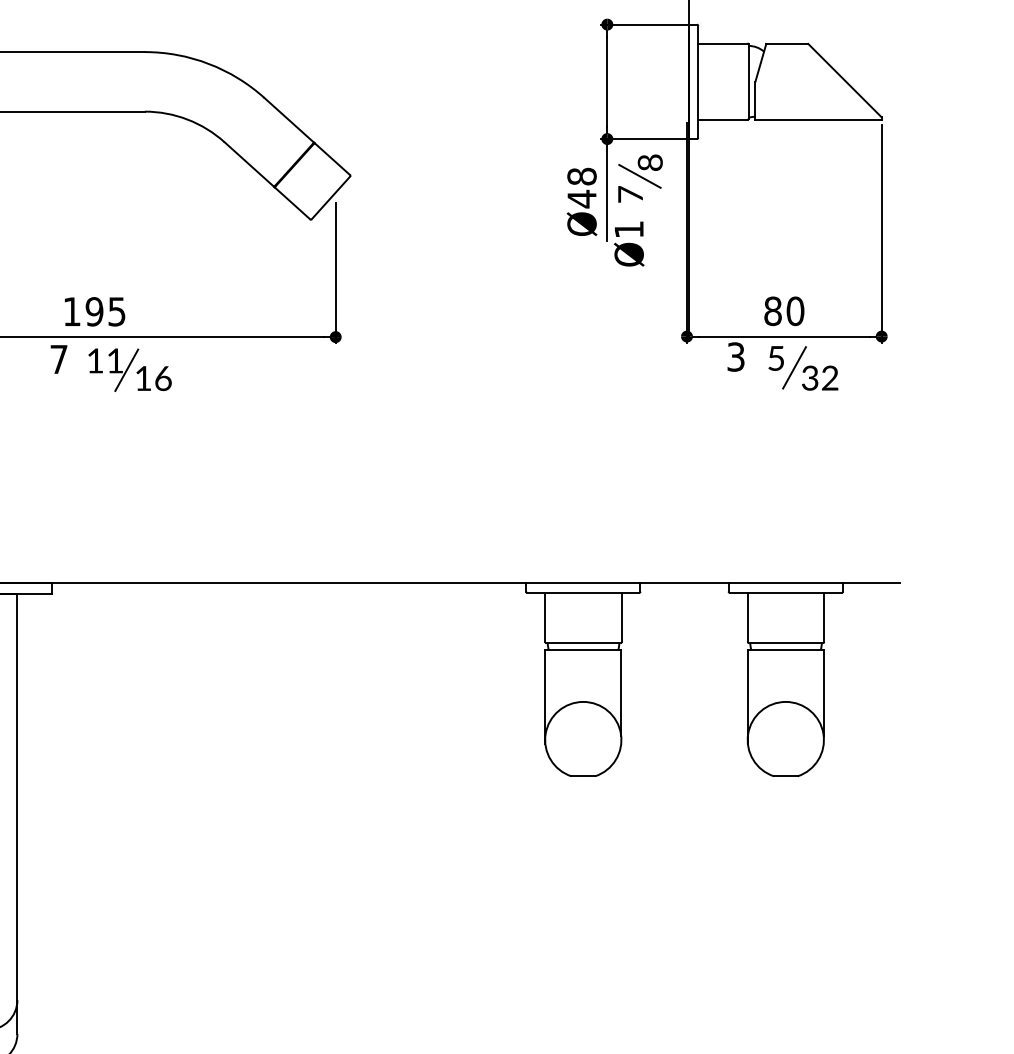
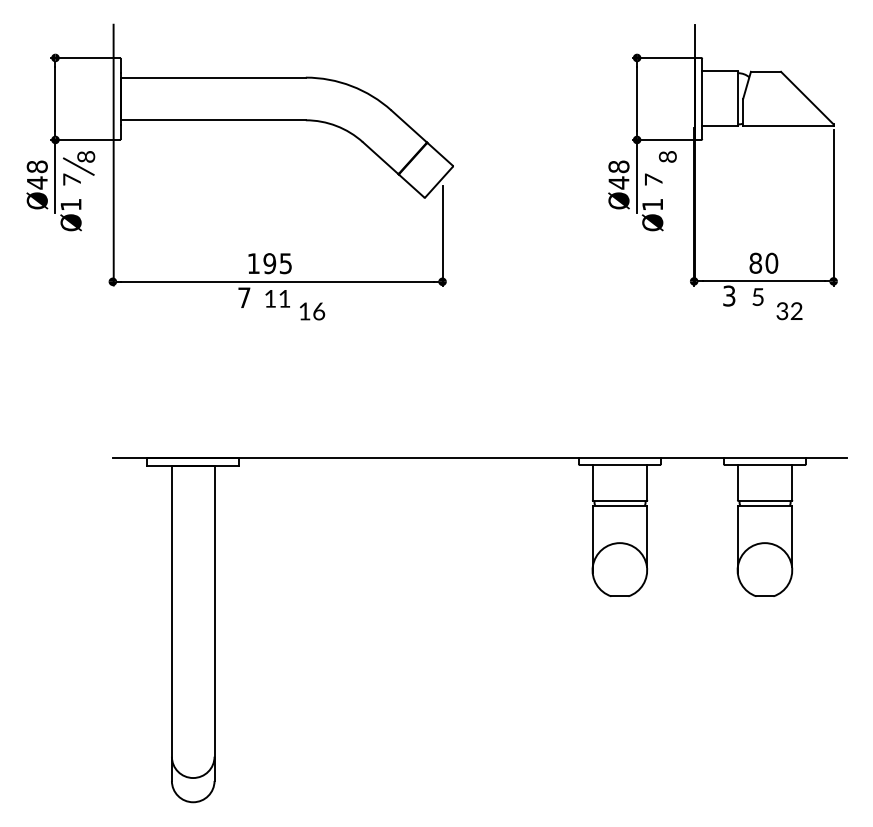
line: (640, 176) -> (660, 166), removed
line: (794, 367) -> (771, 303), removed
line: (126, 370) -> (292, 305), removed

